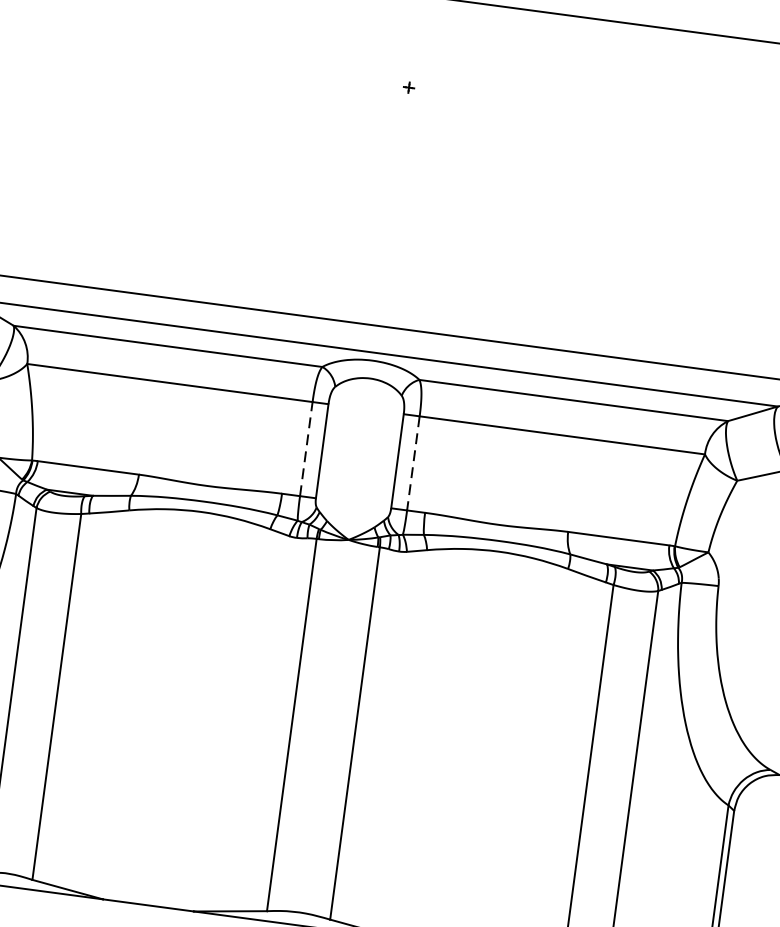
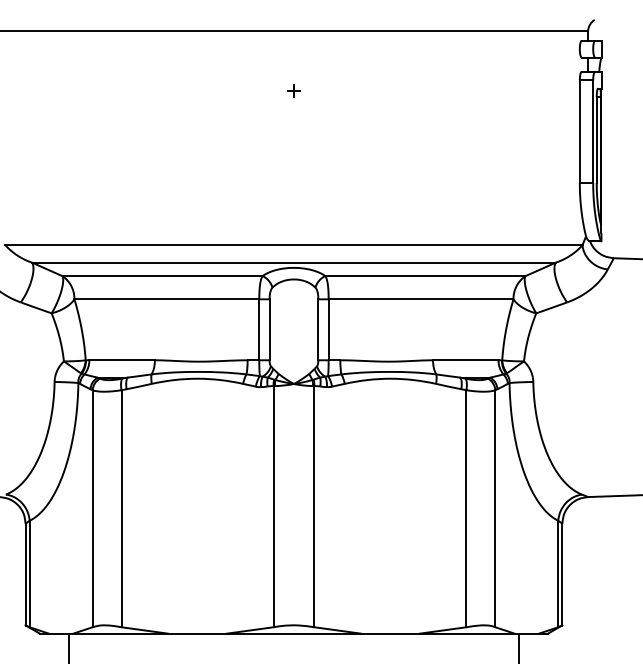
part: (408, 86) -> (293, 90), size x1.67
line: (306, 448) -> (259, 329), dashed -> solid
line: (413, 464) -> (328, 330), dashed -> solid

